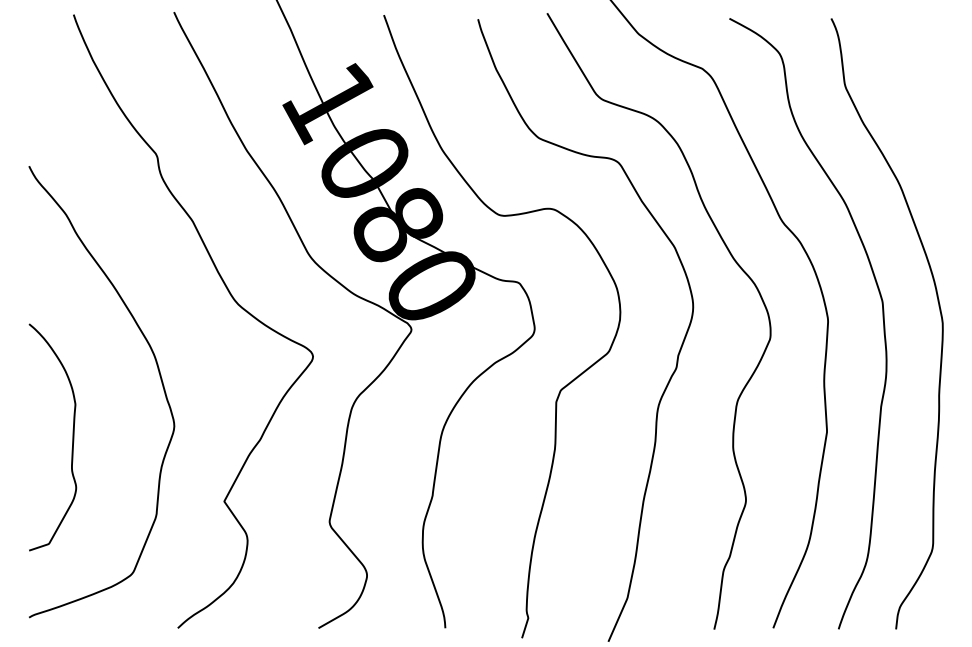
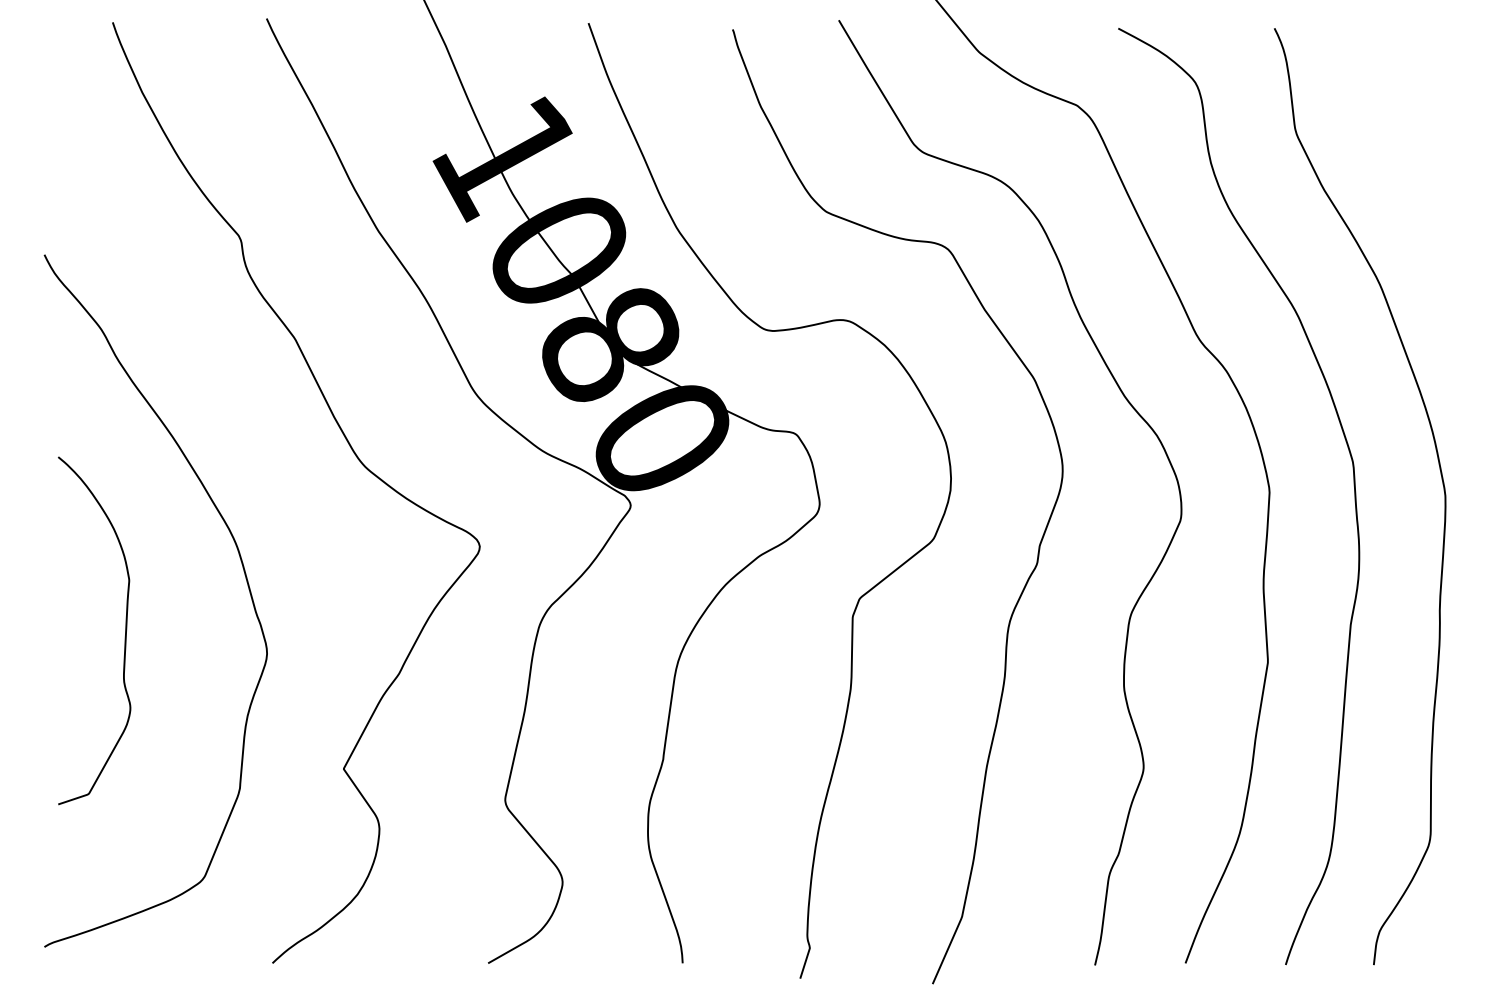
curve: (72, 437) -> (124, 630), moved

